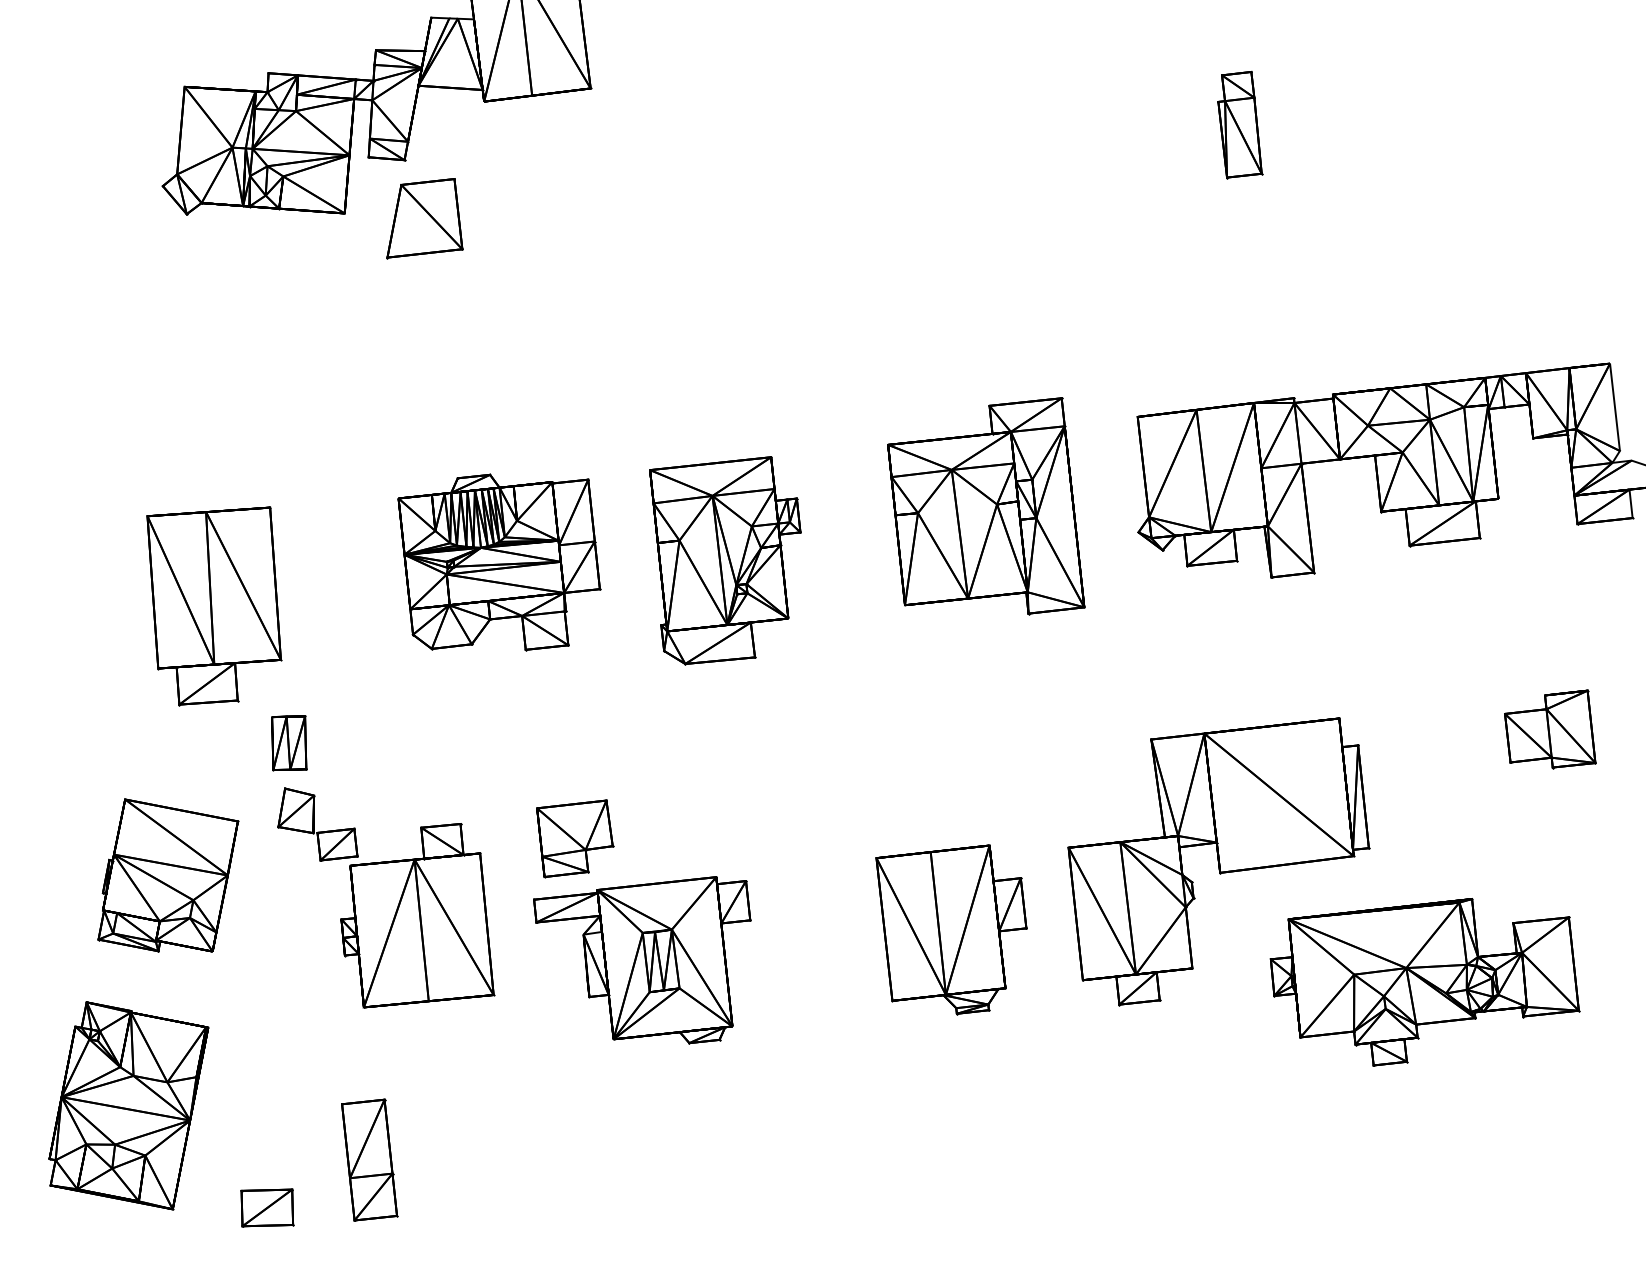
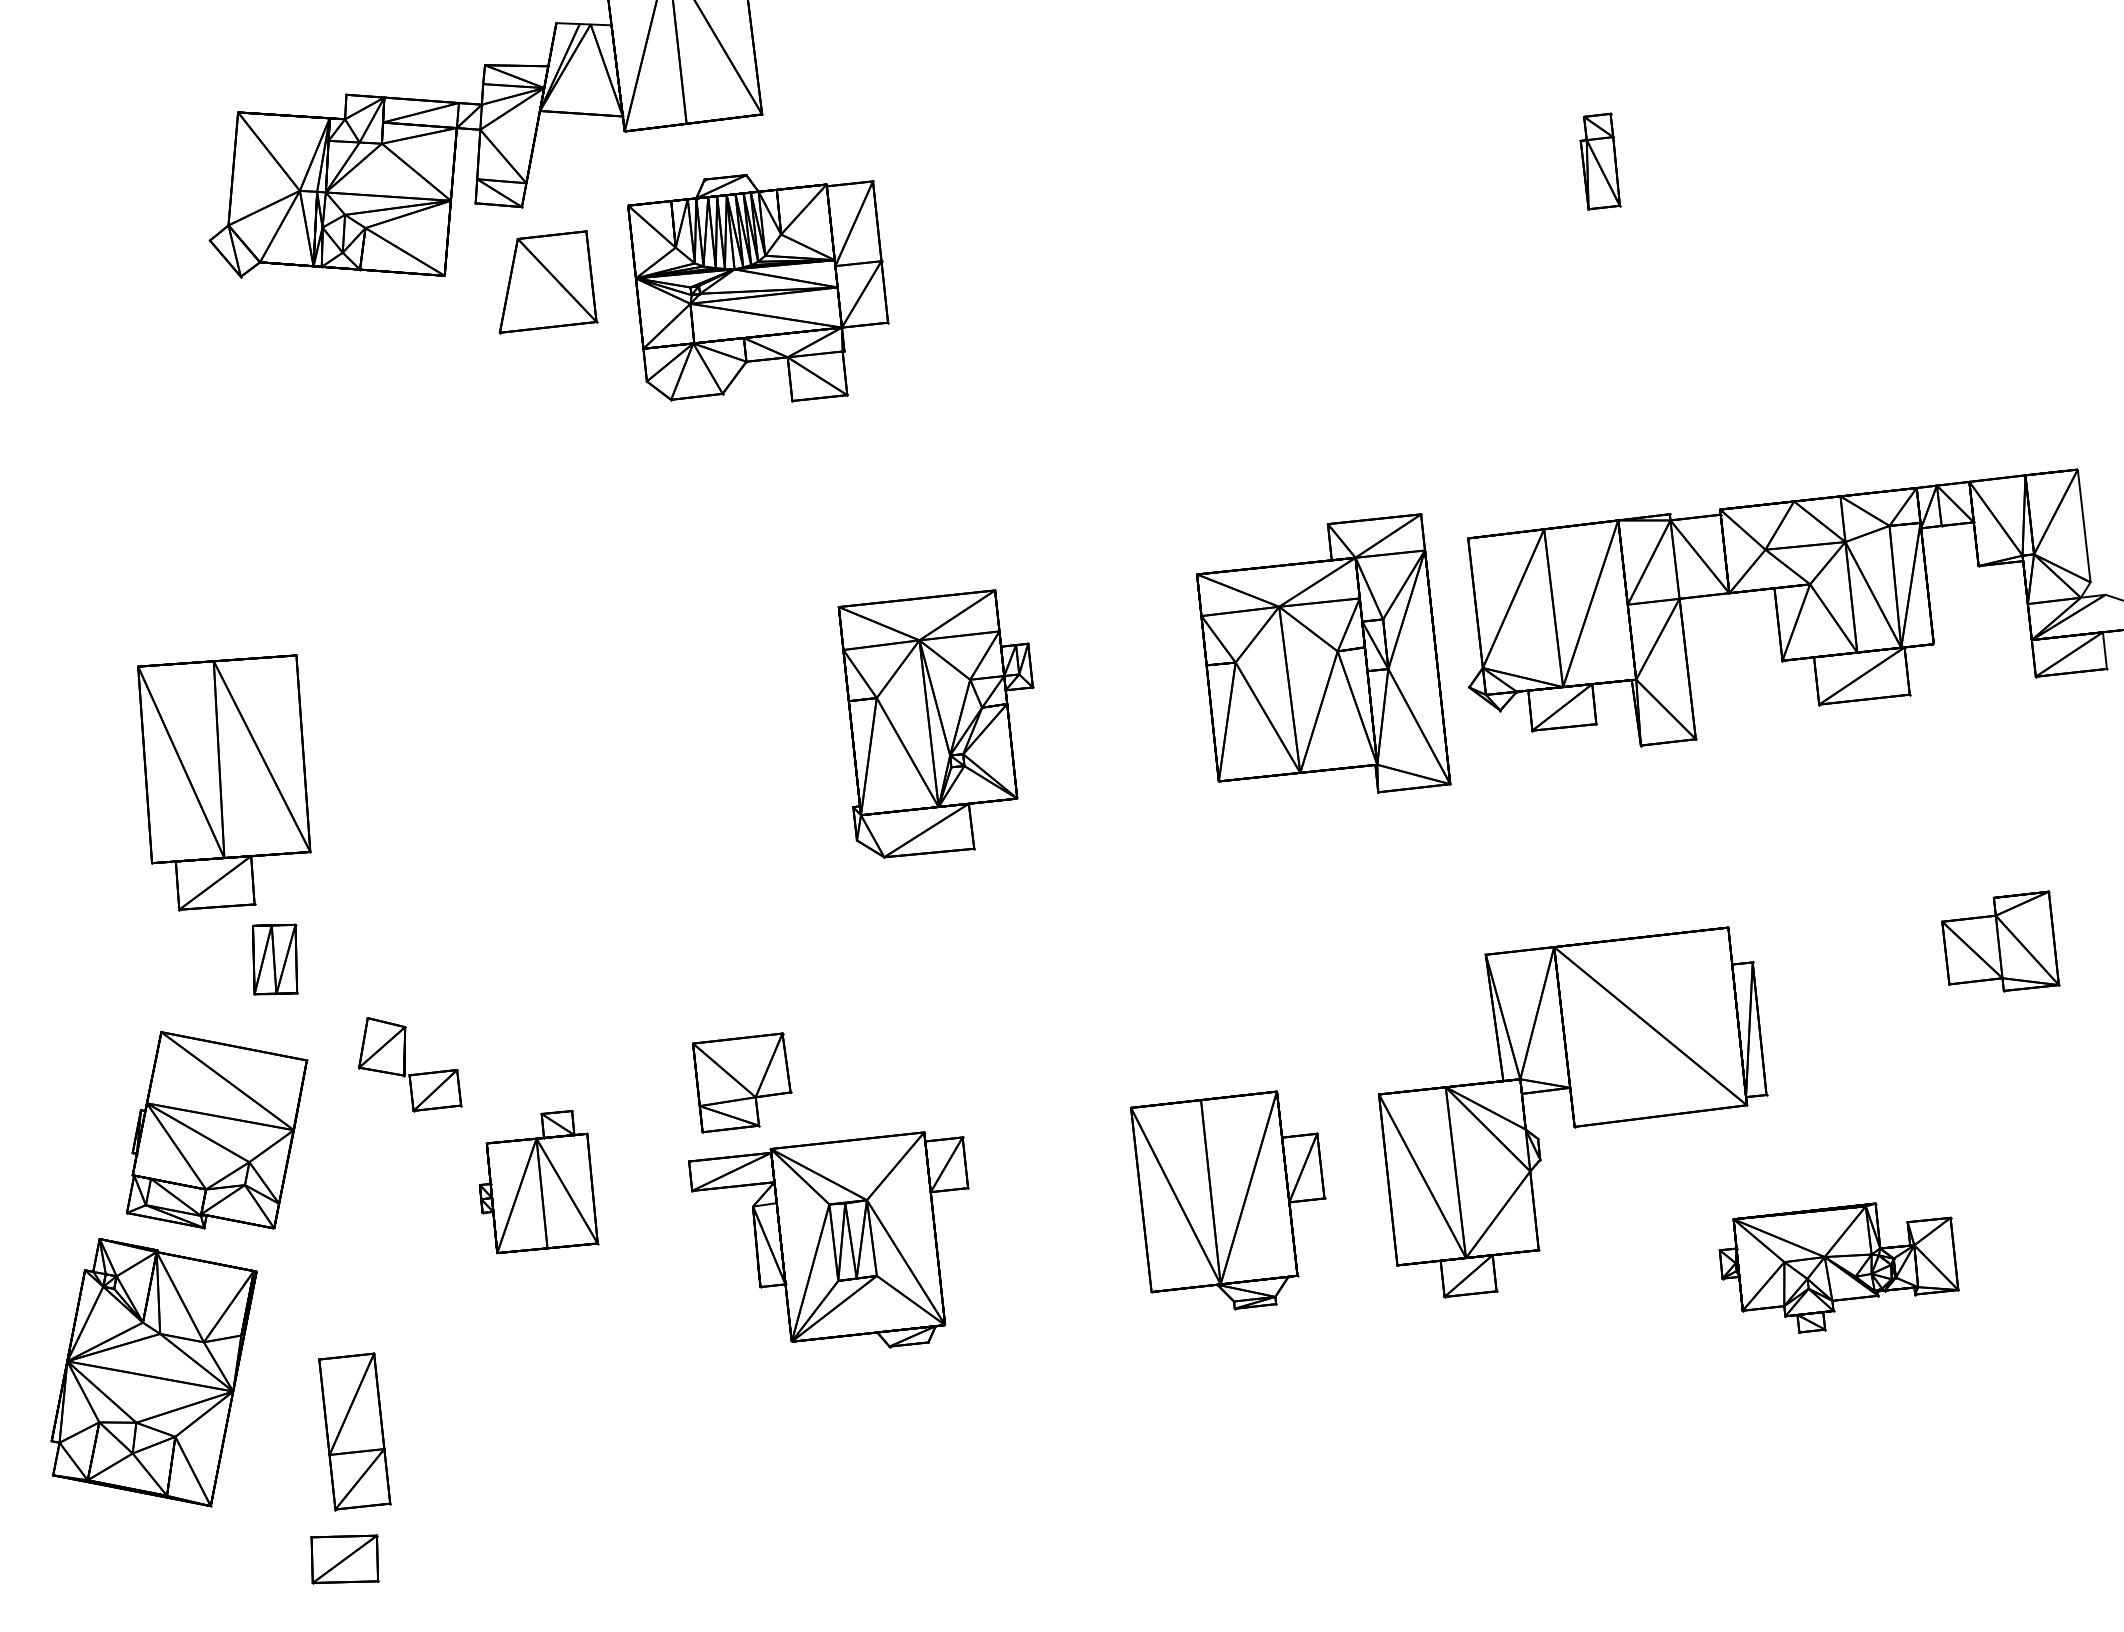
part: (1240, 124) -> (1600, 161), size x0.7
part: (986, 506) -> (1323, 653), moved
part: (499, 562) -> (758, 288), moved
part: (214, 606) -> (224, 782), moved
part: (289, 743) -> (275, 959), moved
part: (417, 915) -> (538, 1181), size x0.6
part: (1425, 981) -> (1839, 1267), size x0.6
part: (128, 1105) -> (153, 1372), moved
part: (369, 1160) -> (354, 1431), moved

